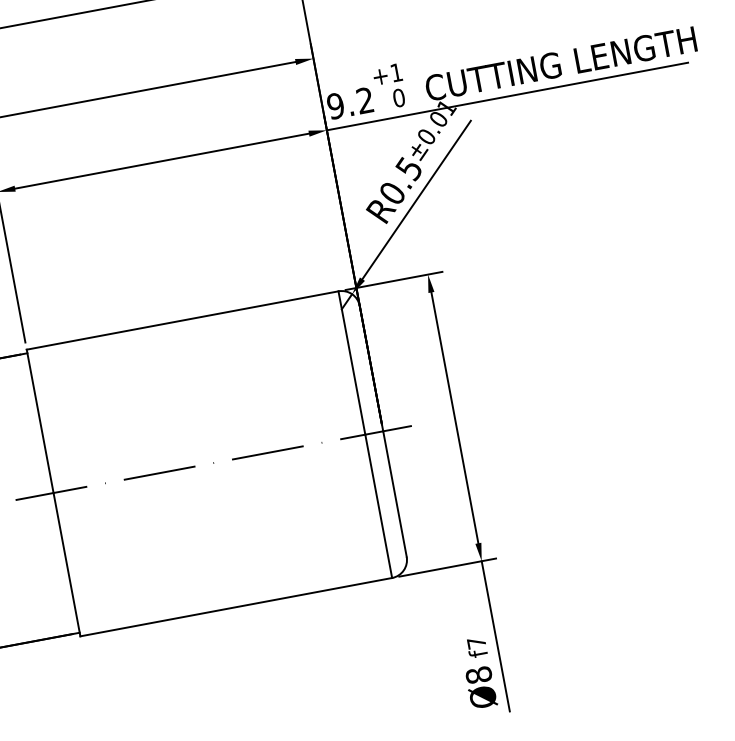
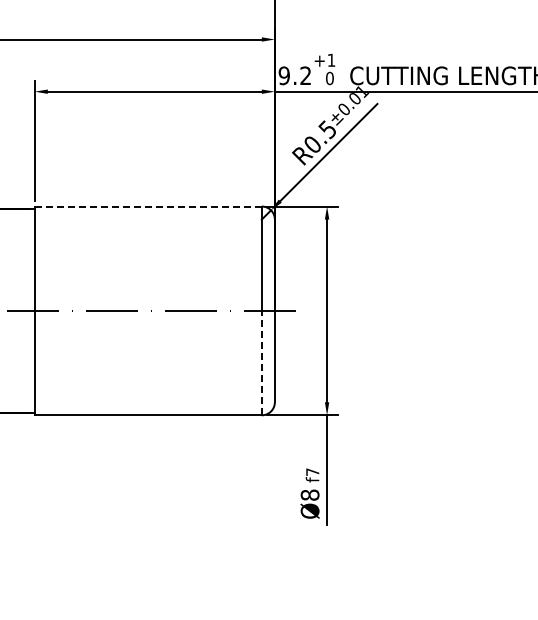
line: (182, 320) -> (148, 206), solid -> dashed
line: (378, 505) -> (261, 362), solid -> dashed

